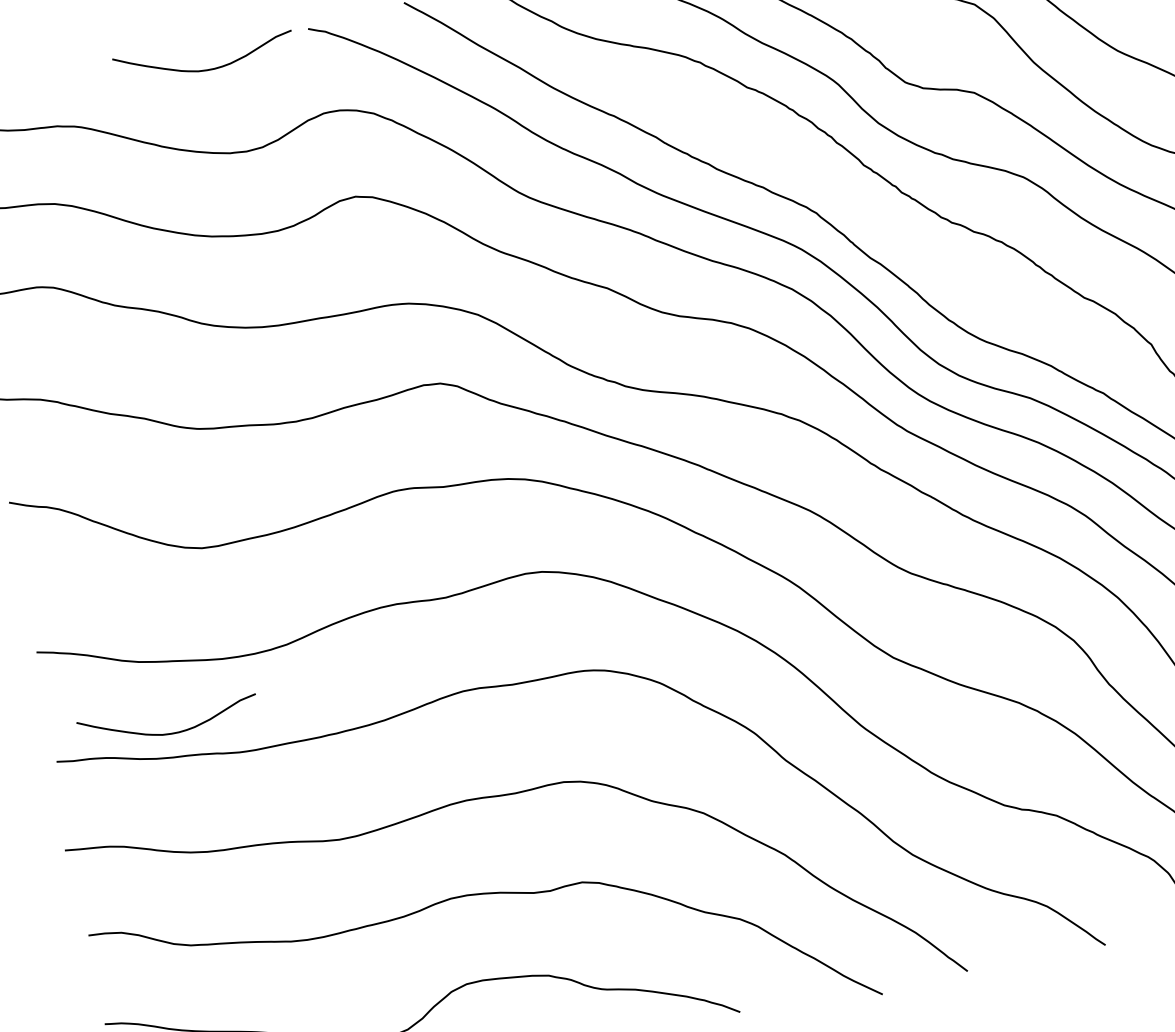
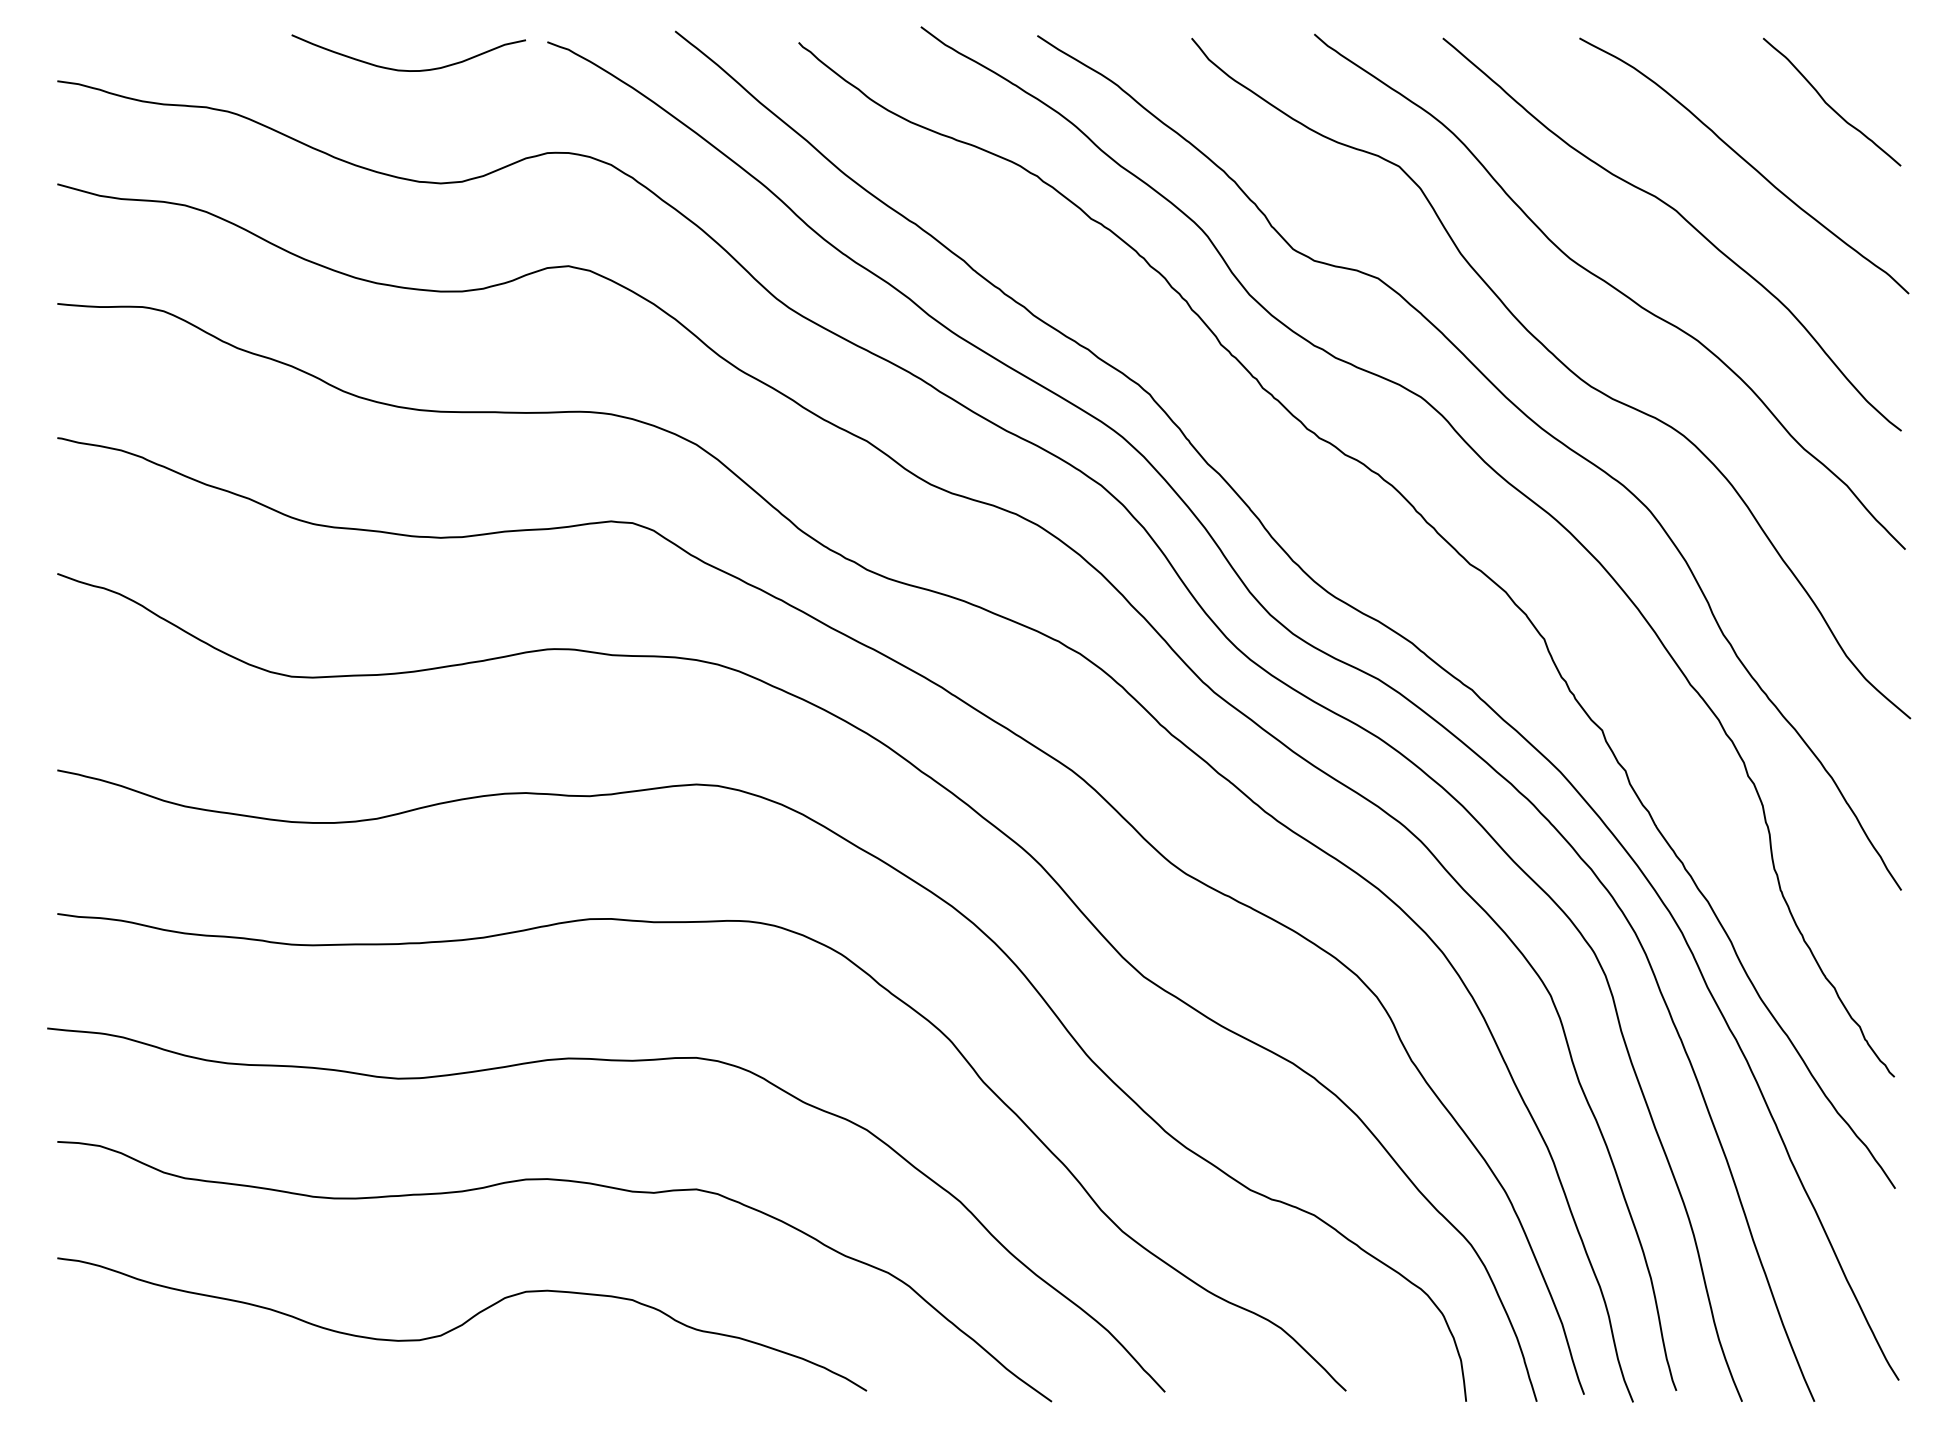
curve: (167, 733) -> (204, 903), removed

